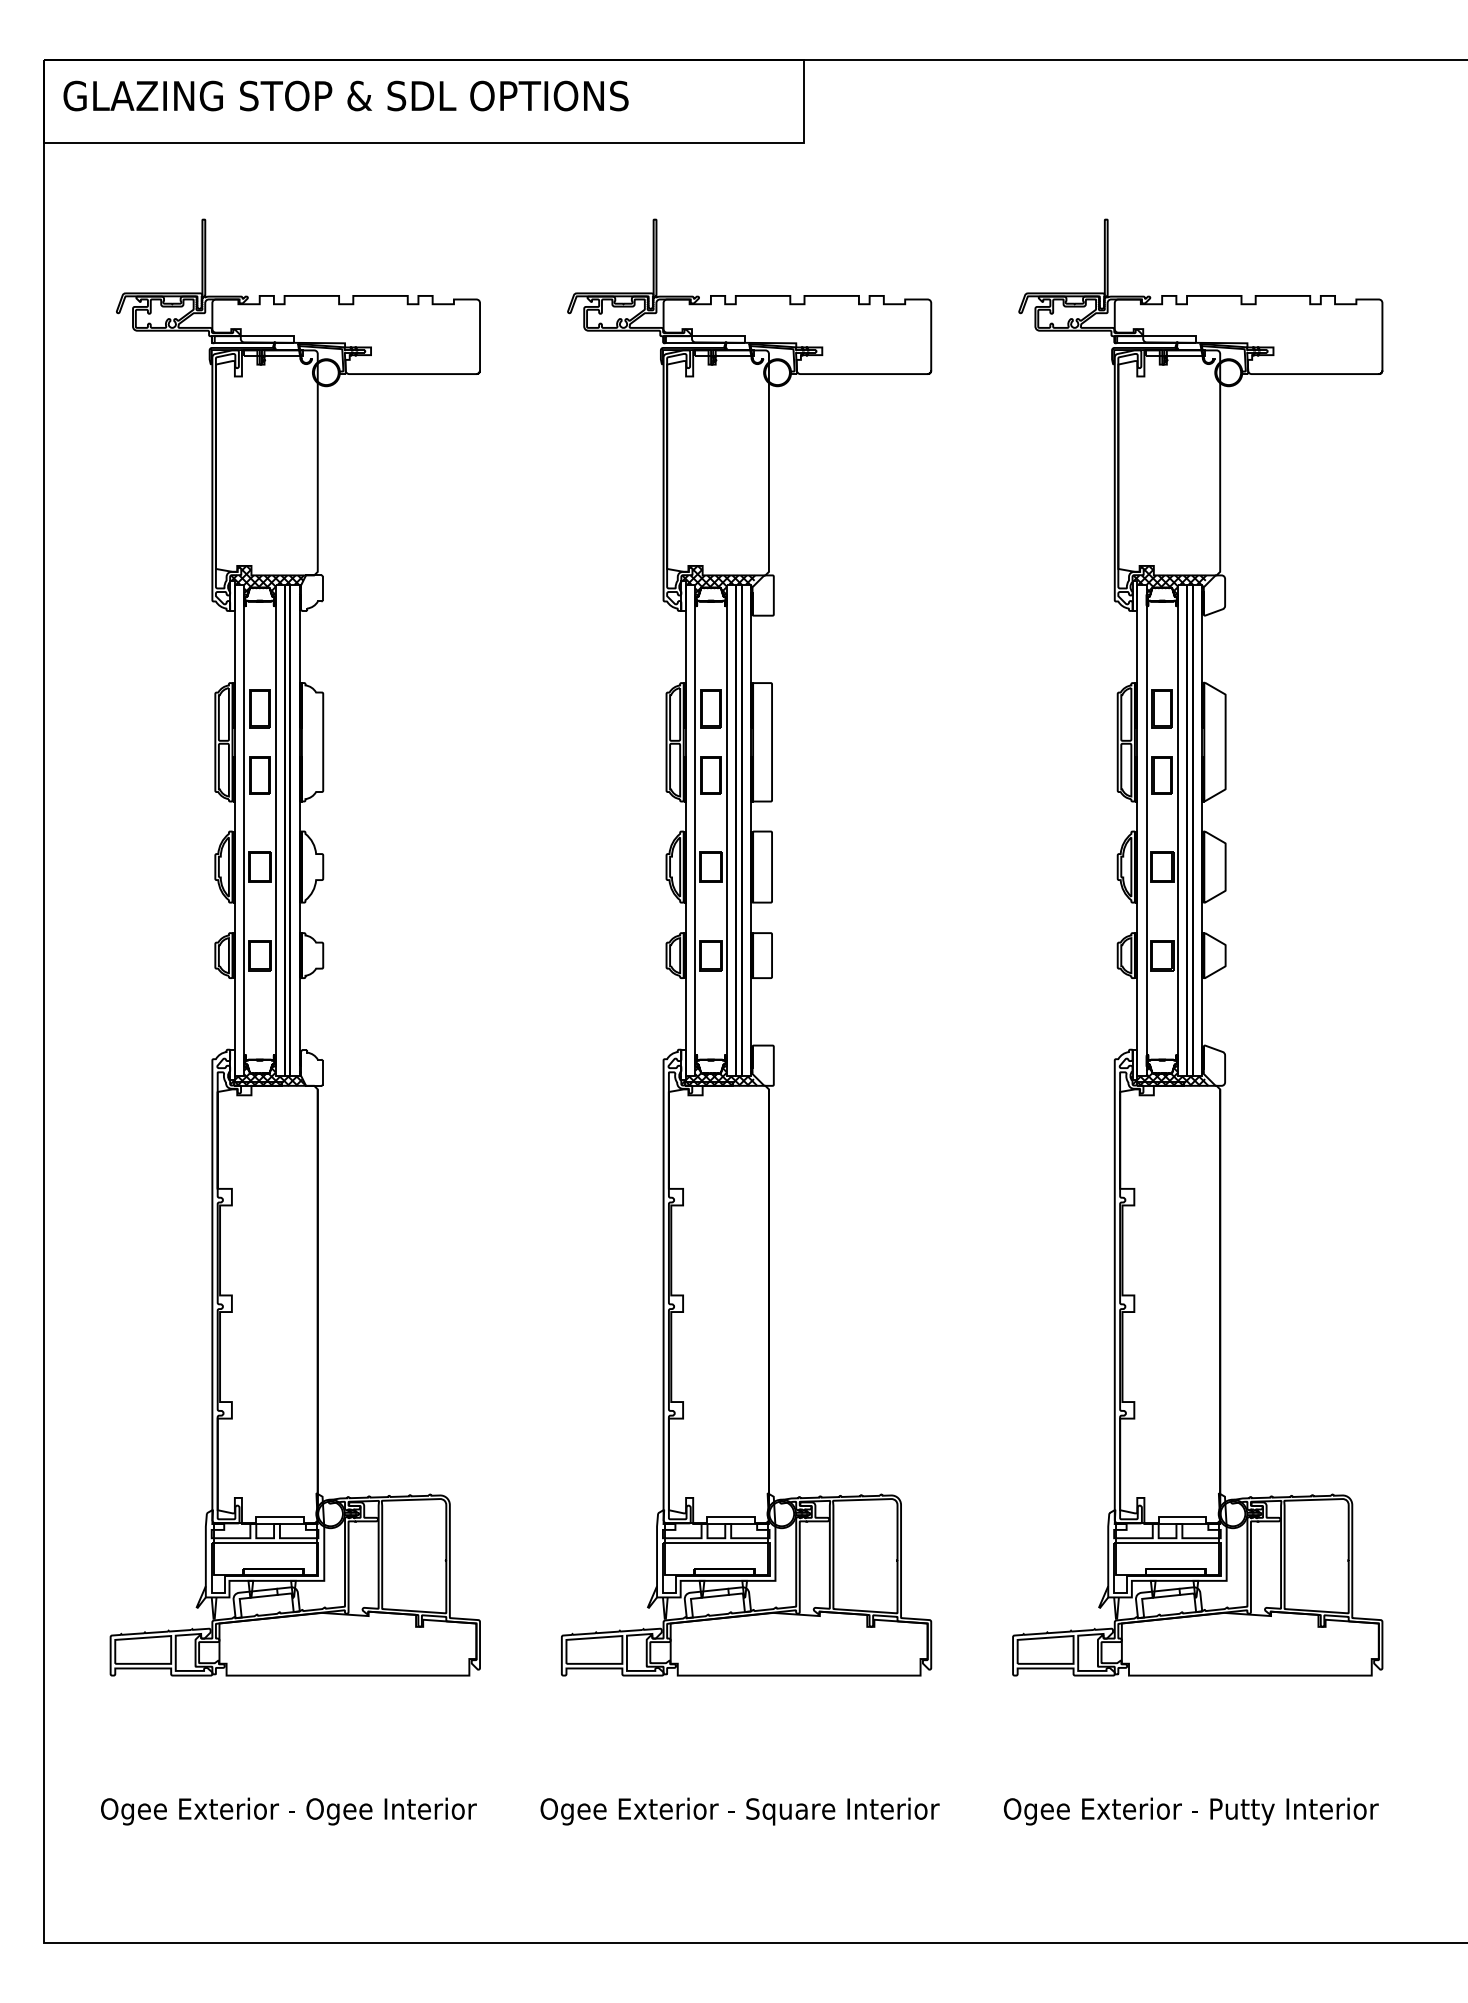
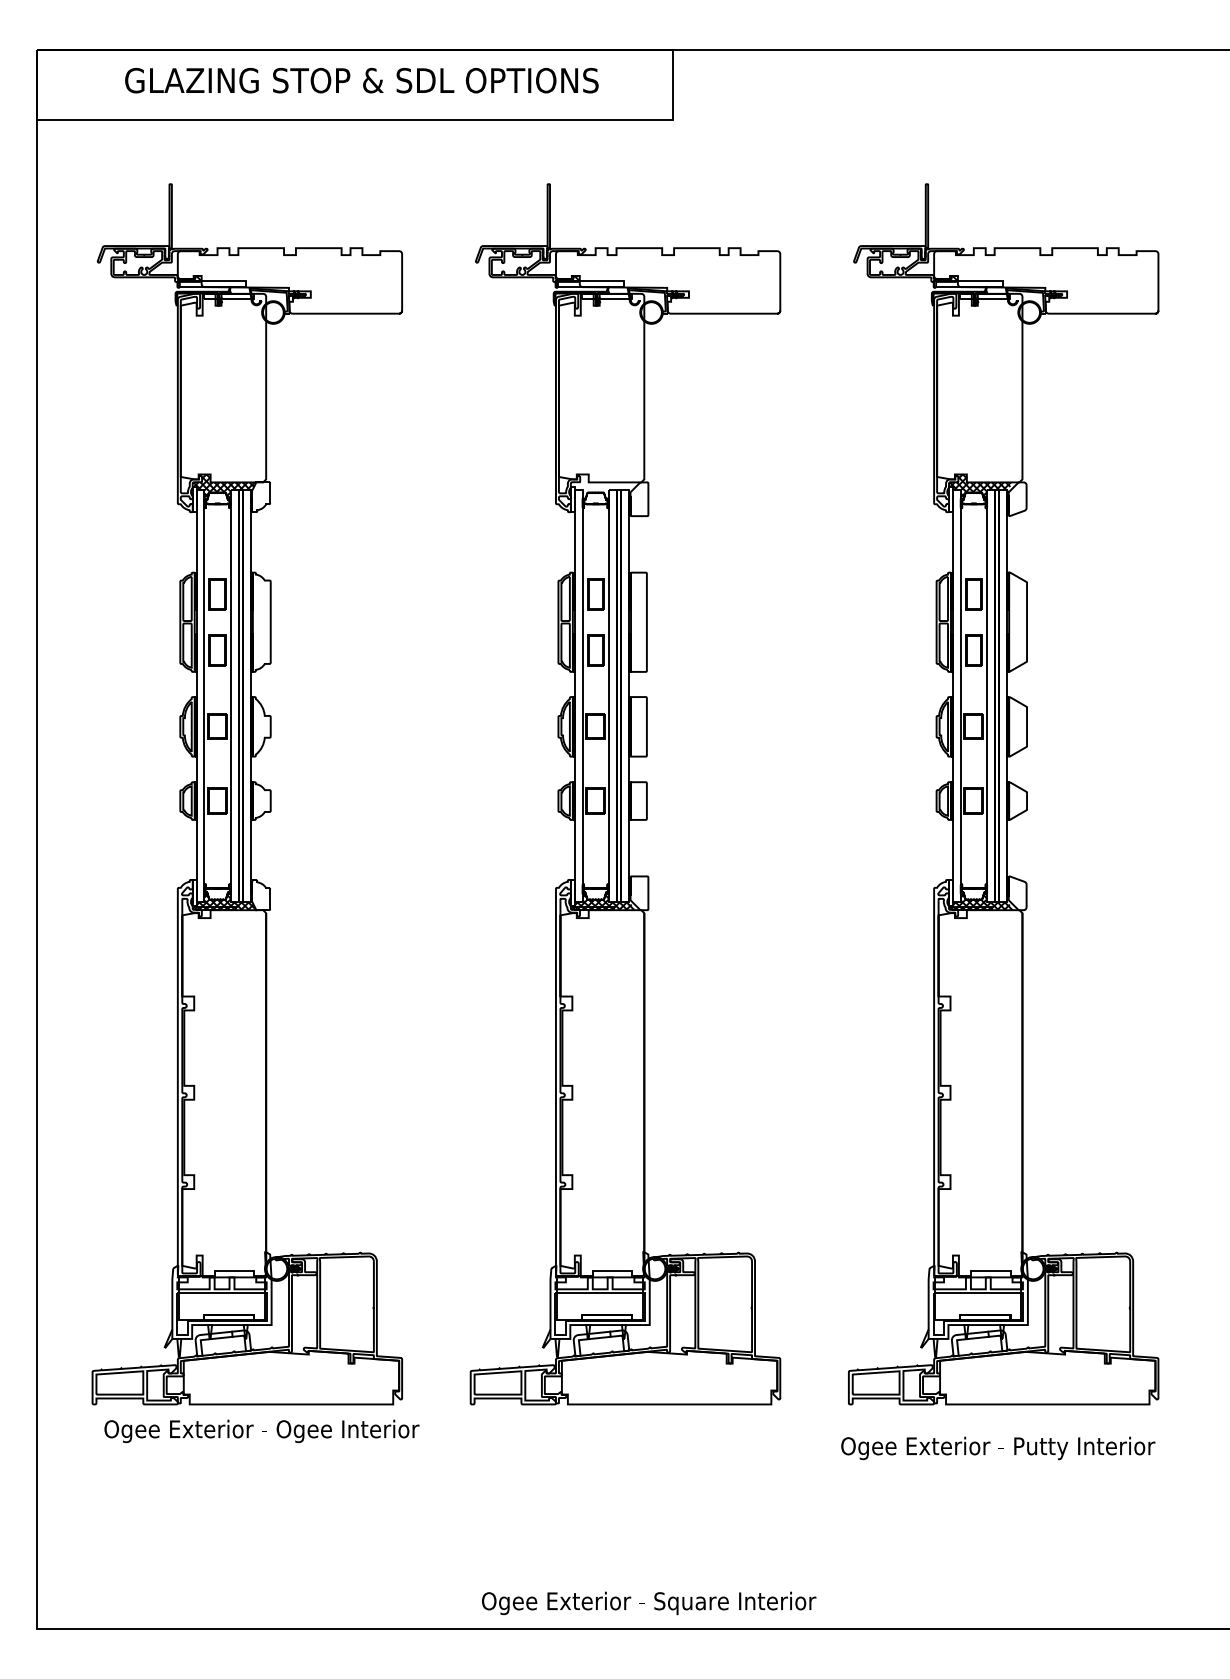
text: (345, 95) -> (361, 80), moved
hatch: (717, 580) -> (601, 486), removed
text: (288, 1811) -> (261, 1431), moved
text: (740, 1811) -> (649, 1603), moved
text: (1191, 1811) -> (998, 1448), moved

